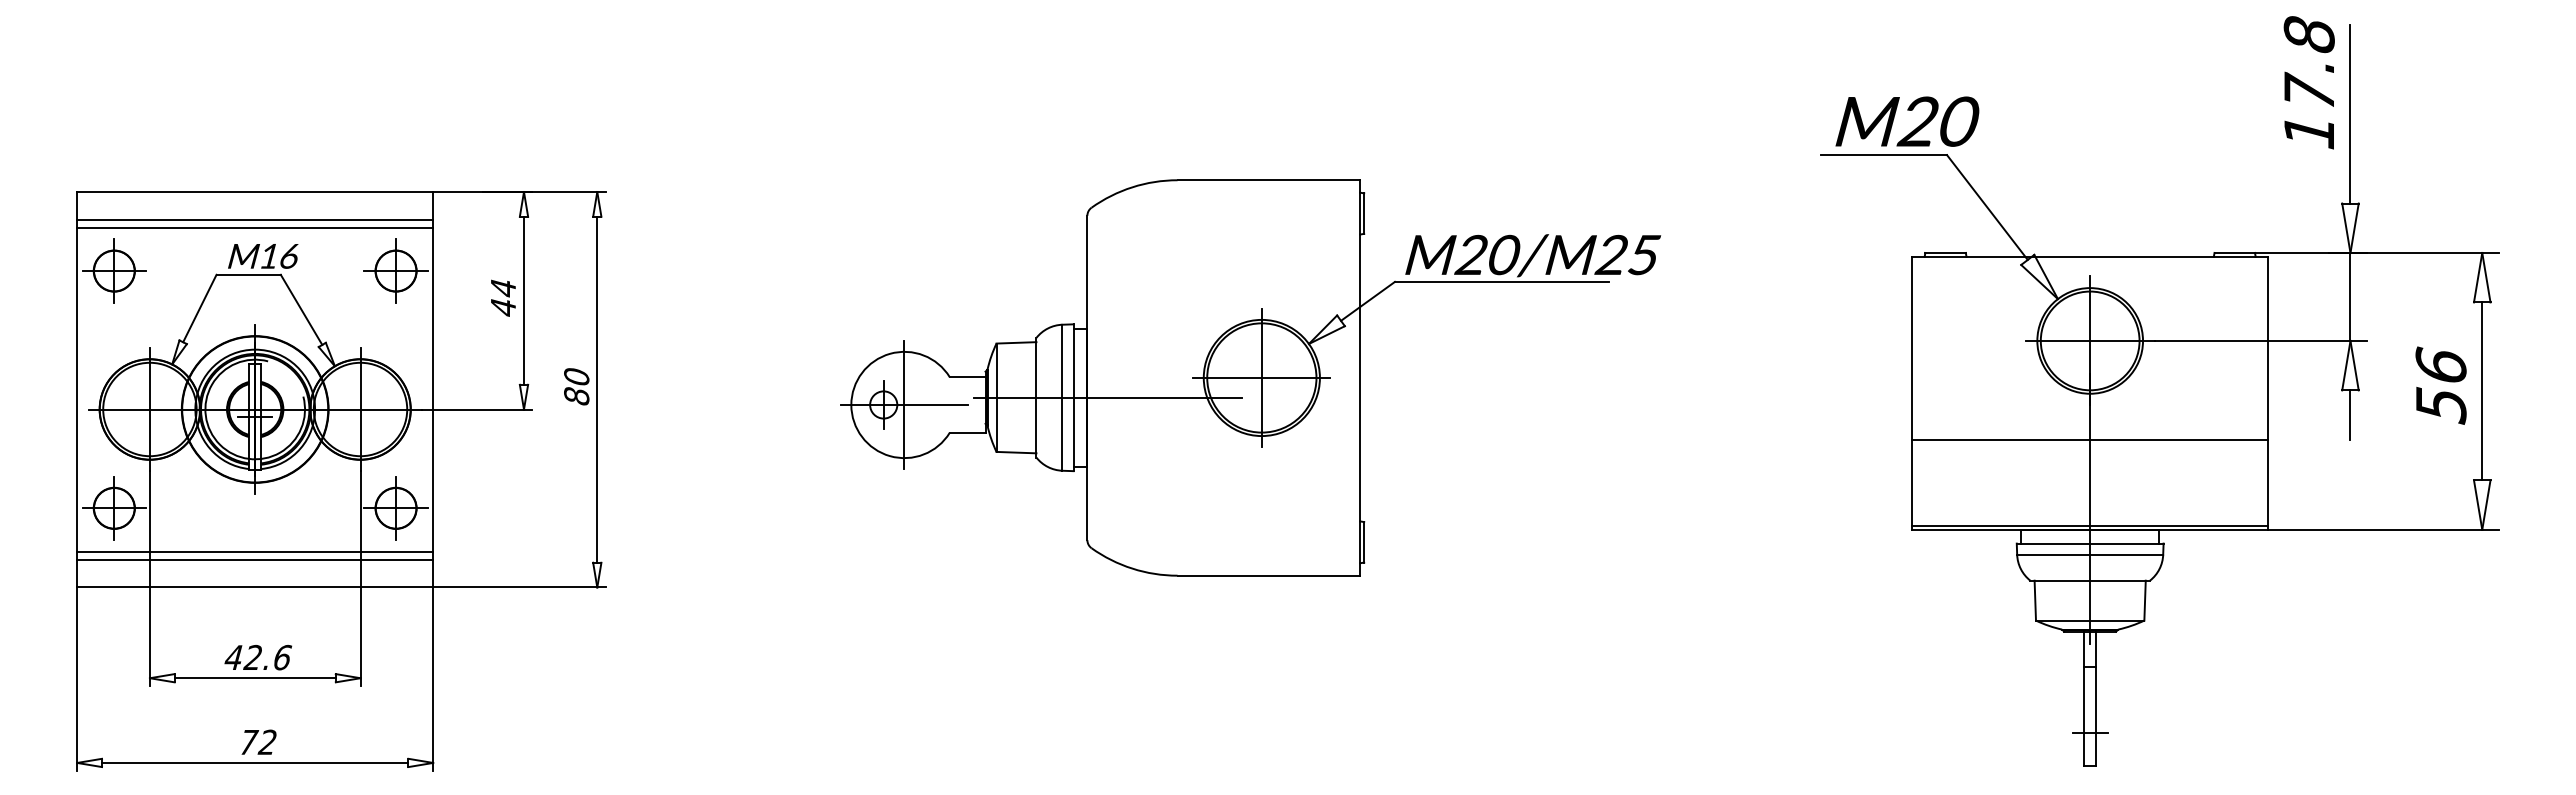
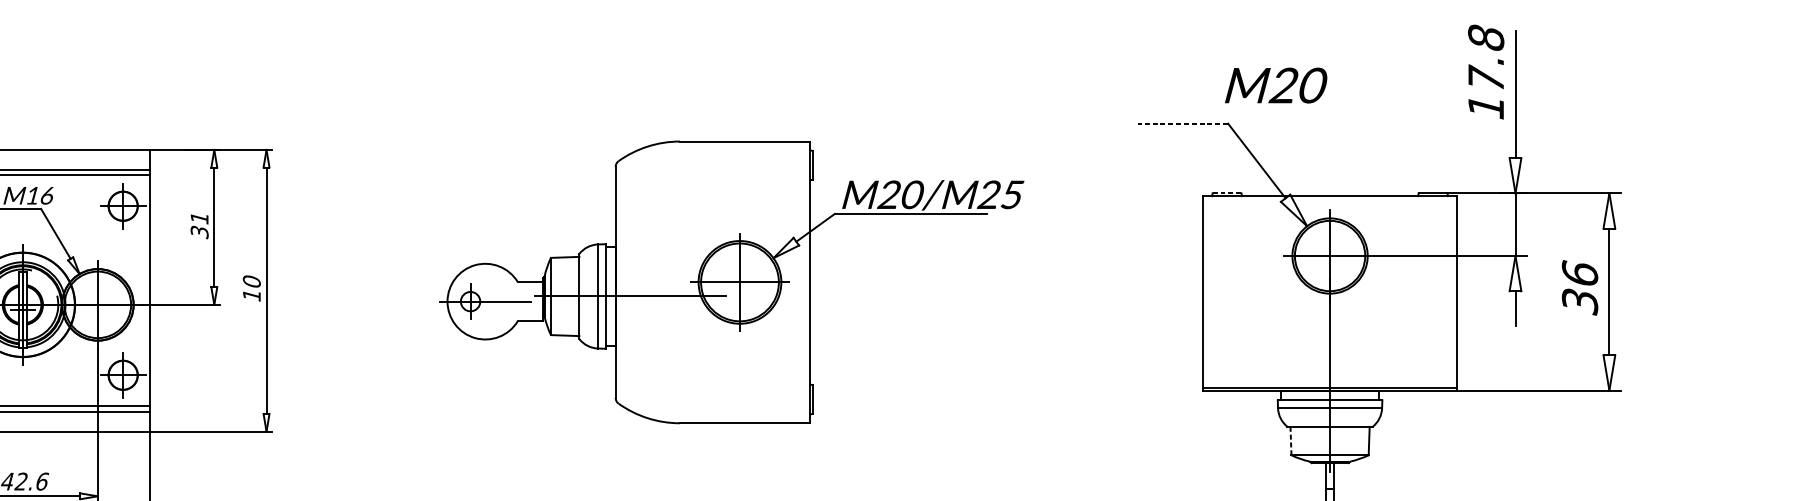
text: (1907, 121) -> (1276, 85), moved
line: (1883, 155) -> (1182, 123), solid -> dashed
line: (1946, 252) -> (1227, 193), solid -> dashed
text: (503, 298) -> (199, 225), 44 -> 31
text: (576, 396) -> (251, 295), 80 -> 10
line: (904, 404) -> (485, 301), removed
text: (2440, 405) -> (1579, 302), 56 -> 36
line: (2090, 439) -> (1330, 326), removed
line: (2035, 600) -> (1291, 440), solid -> dashed

